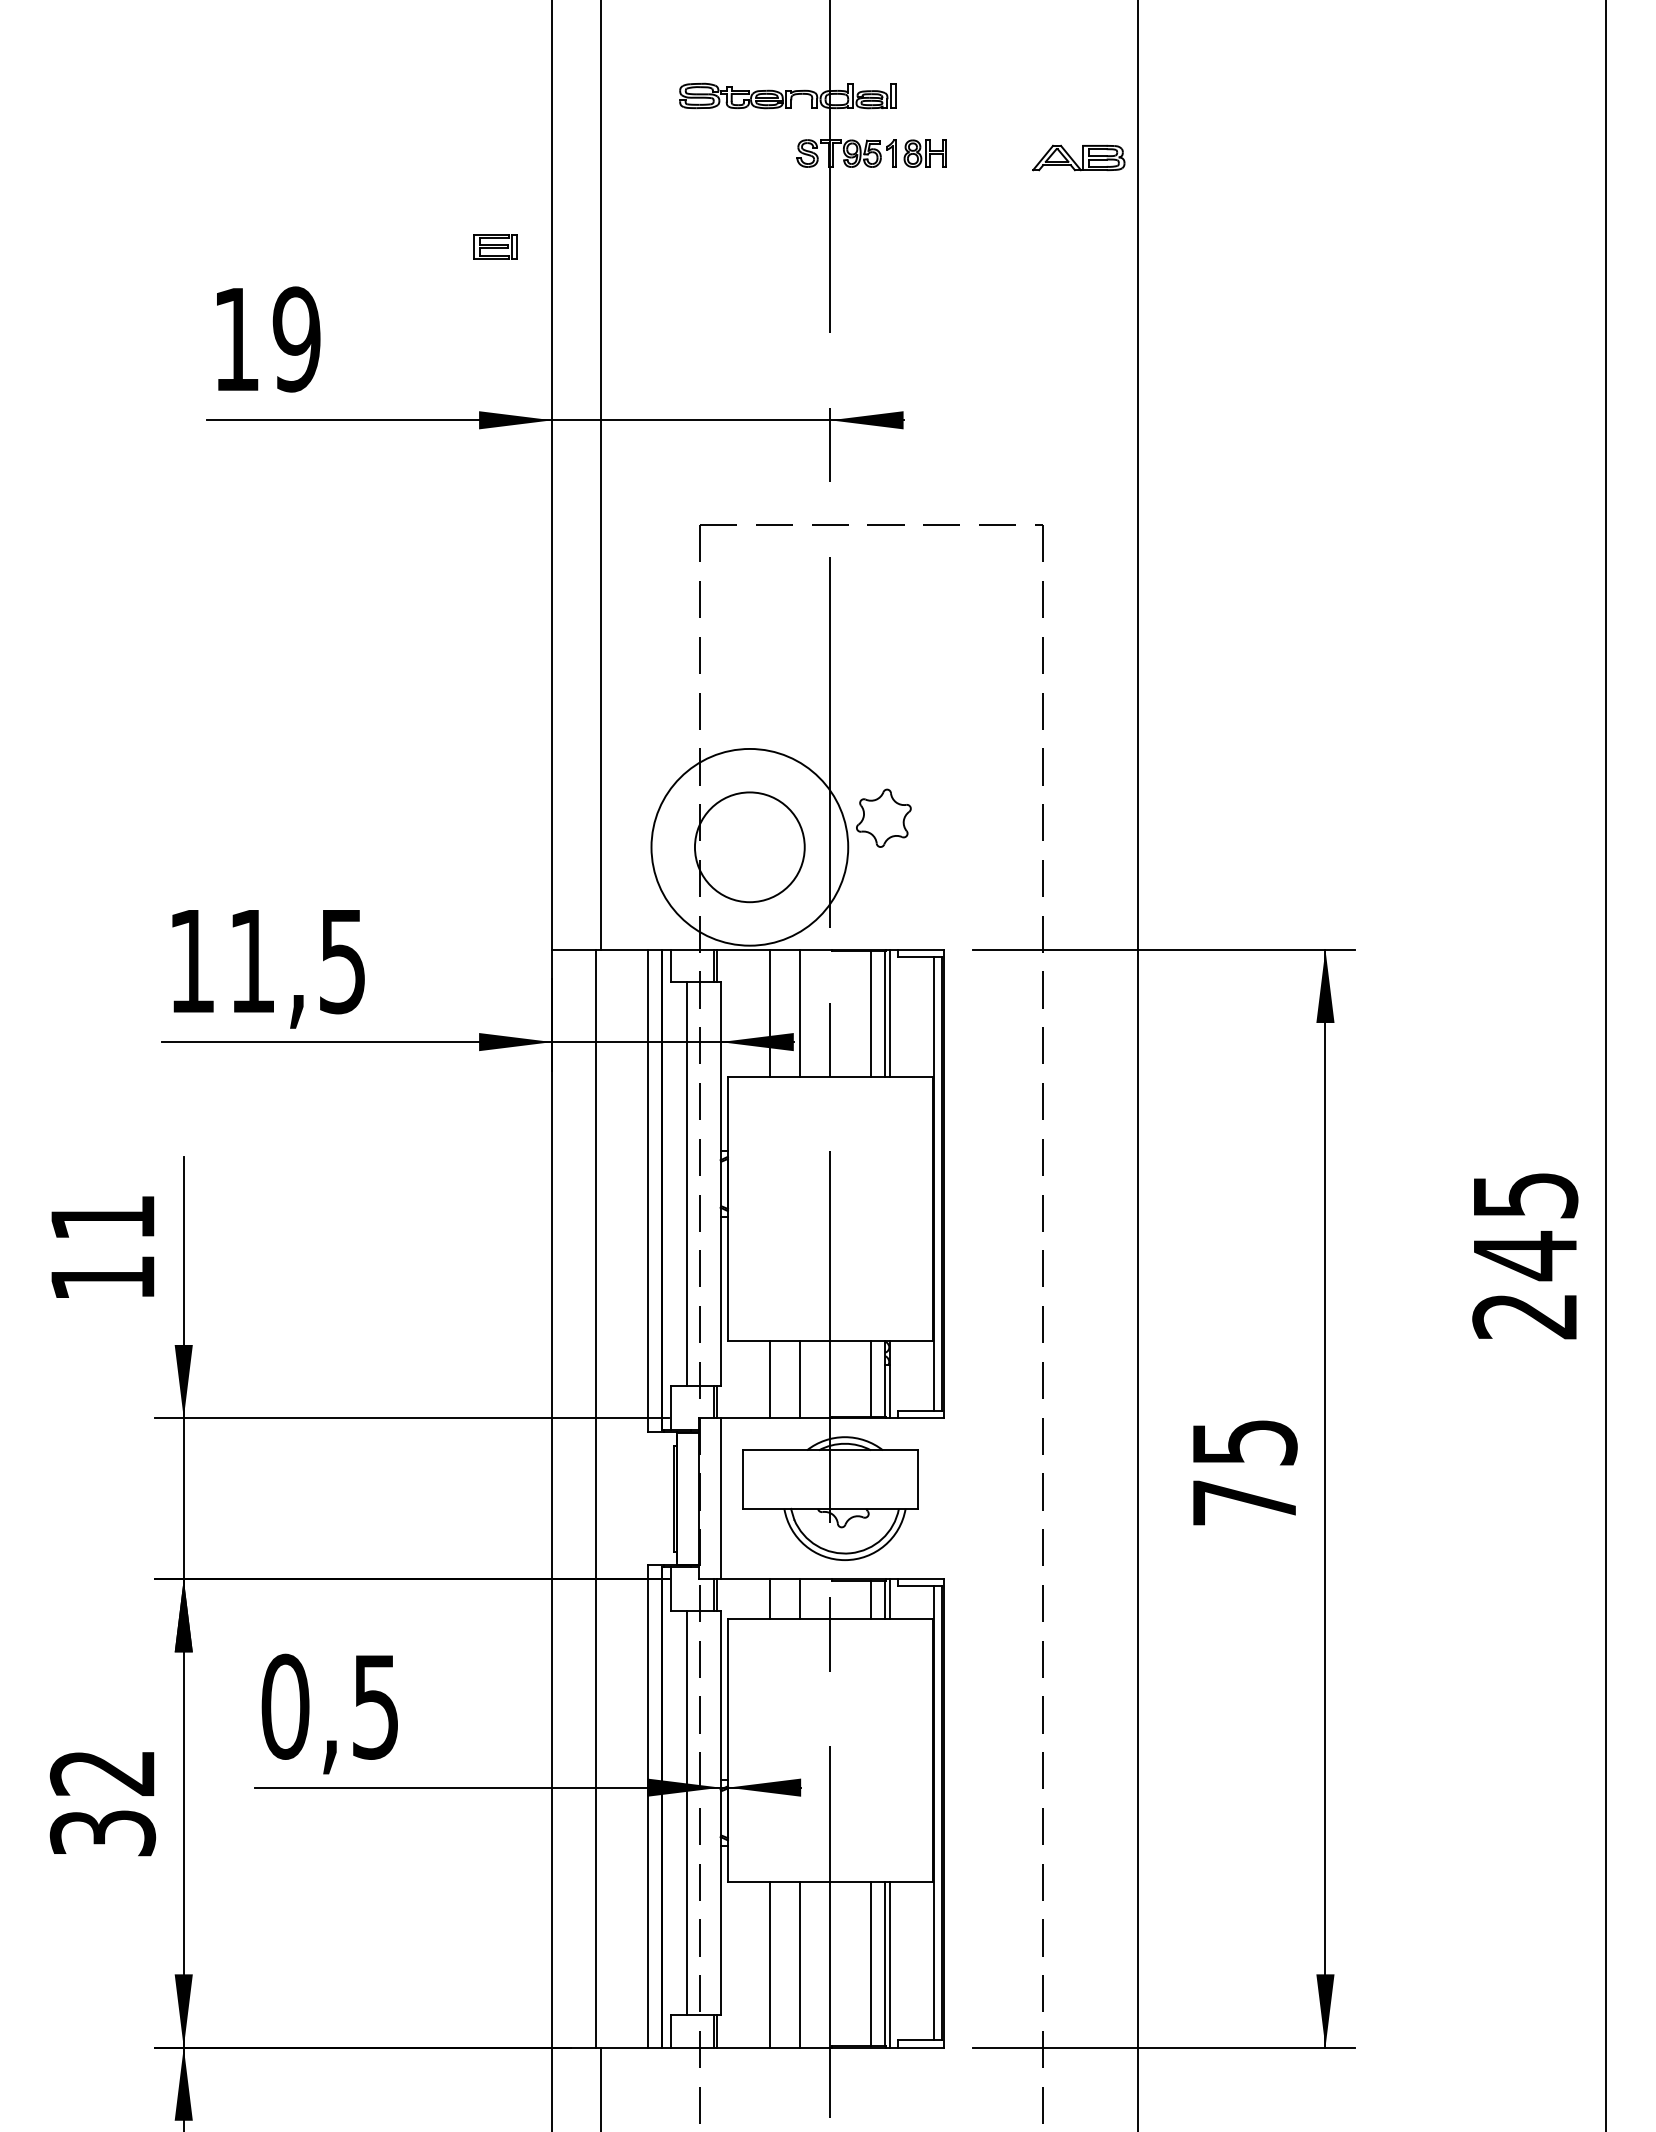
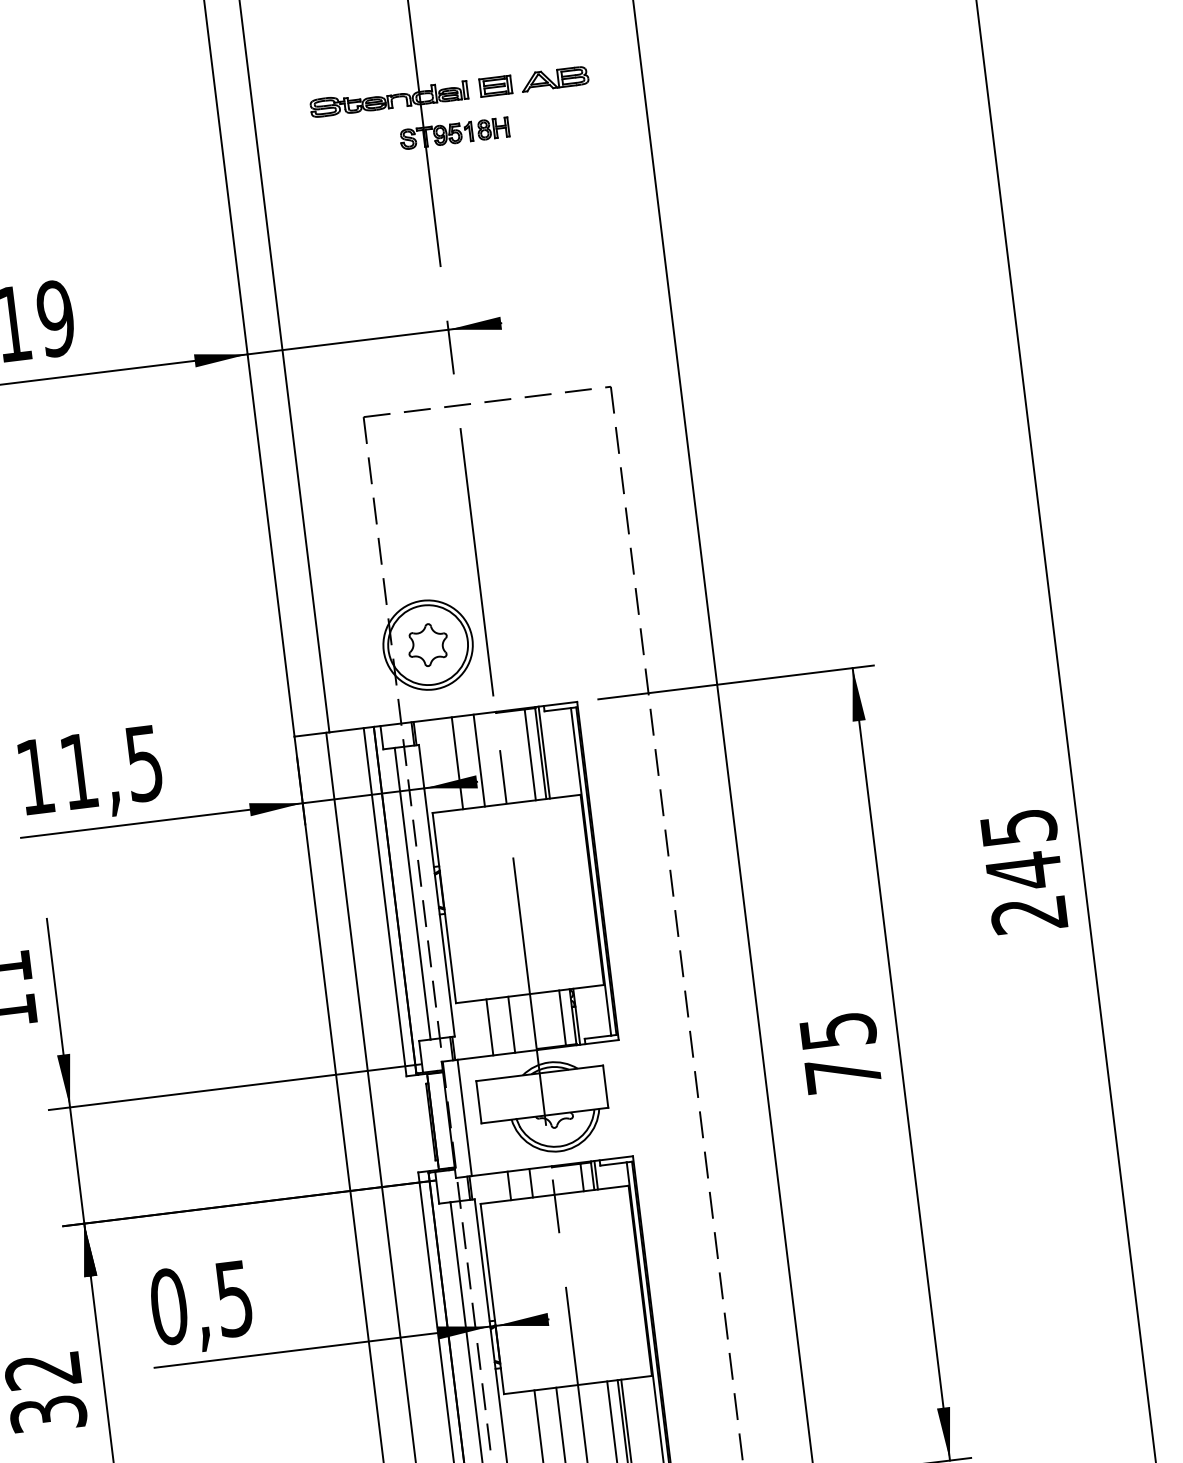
part: (1078, 157) -> (554, 78), moved
part: (495, 246) -> (495, 85), moved
part: (883, 817) -> (427, 644), moved
circle: (749, 846) -> (427, 644), size x0.62

